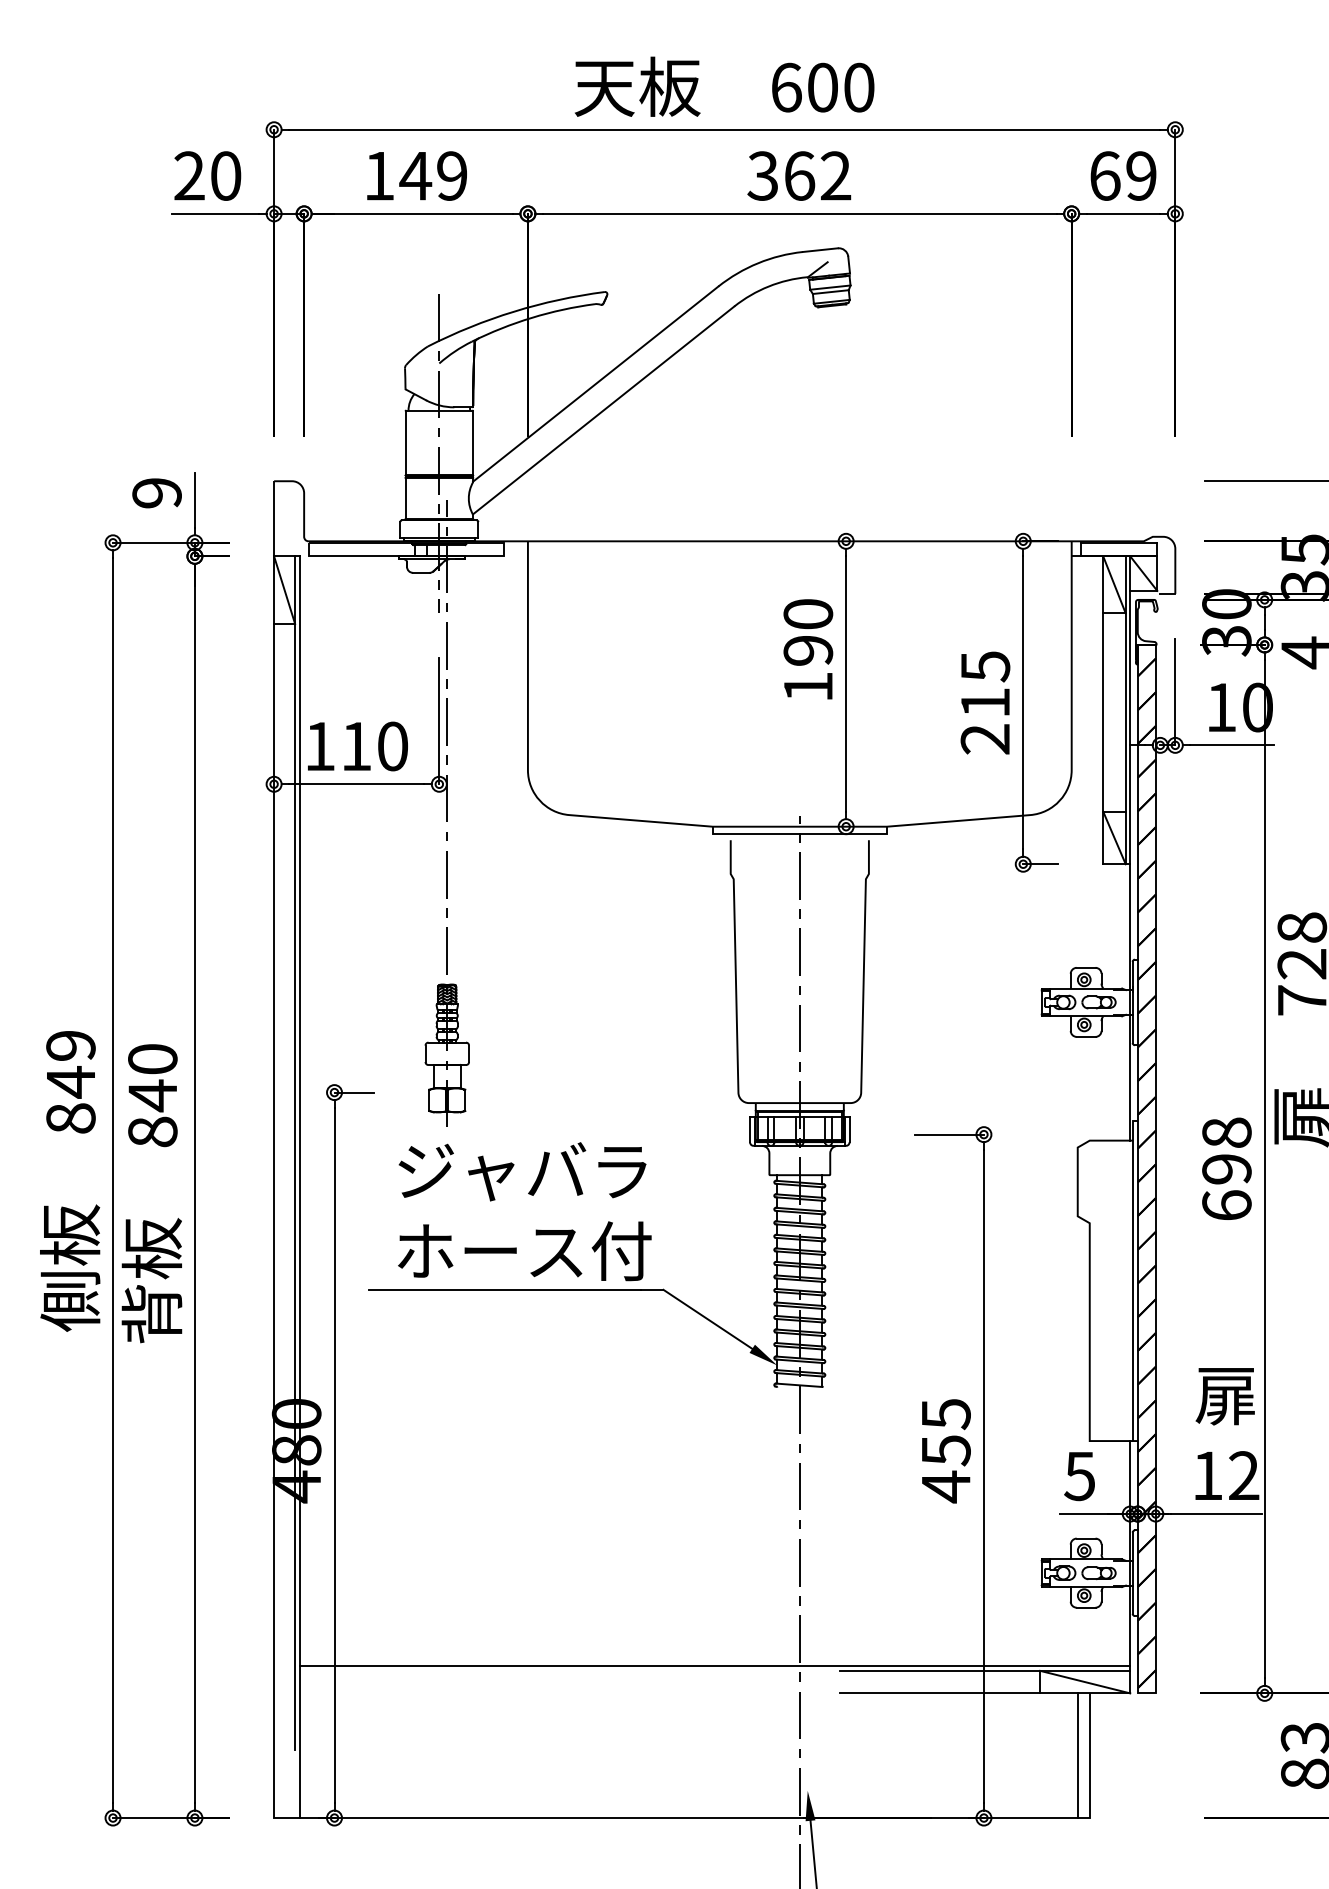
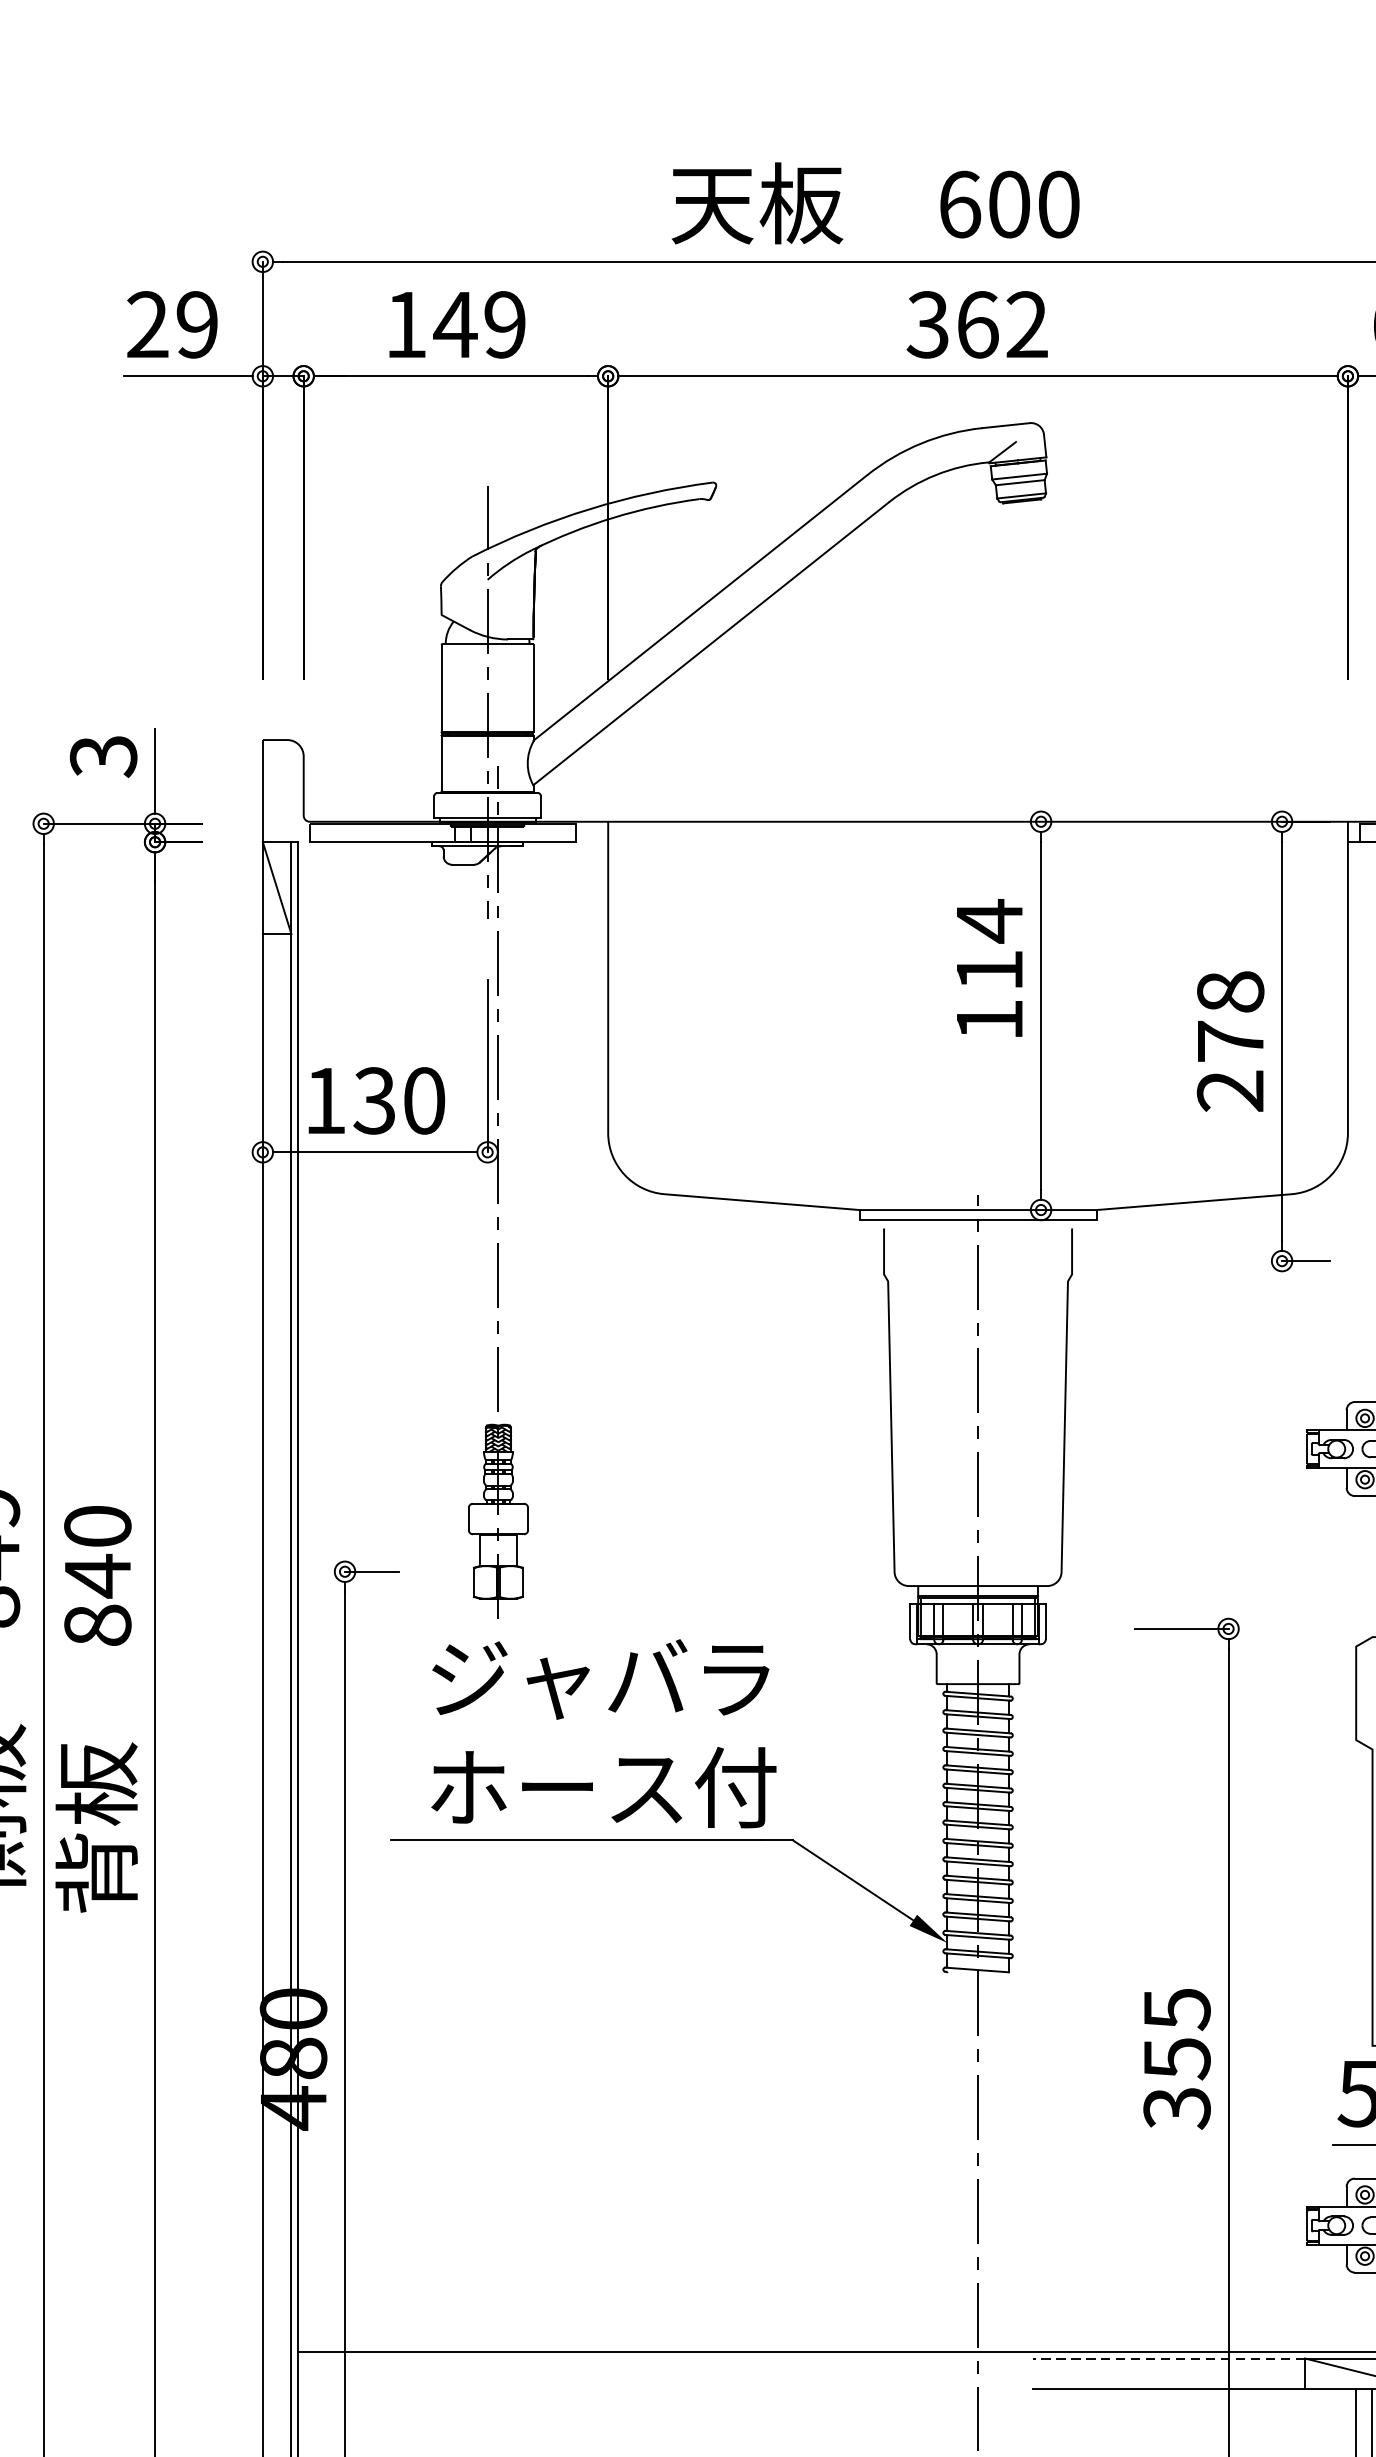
text: (226, 175) -> (198, 324), 20 -> 29
text: (156, 493) -> (102, 756), 9 -> 3
text: (808, 631) -> (989, 944), 190 -> 114
text: (985, 684) -> (1230, 1016), 215 -> 278
text: (355, 746) -> (373, 1100), 110 -> 130
text: (945, 1486) -> (1176, 2107), 455 -> 355
line: (940, 1670) -> (1169, 2358), solid -> dashed

